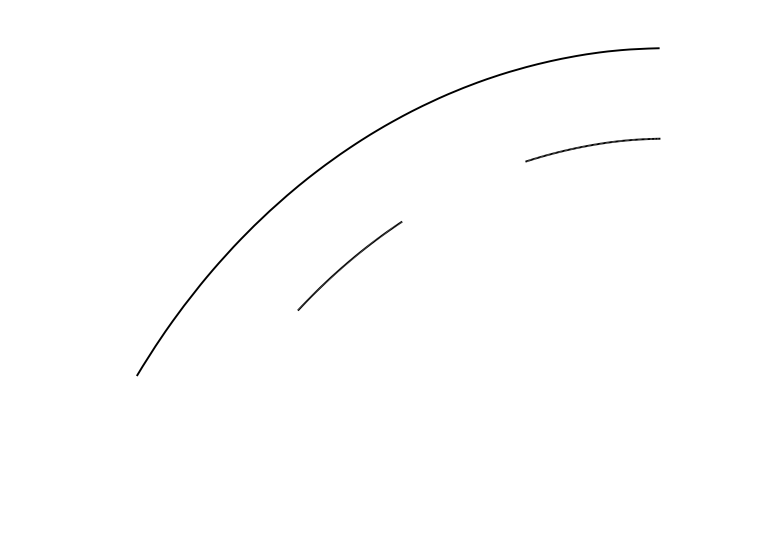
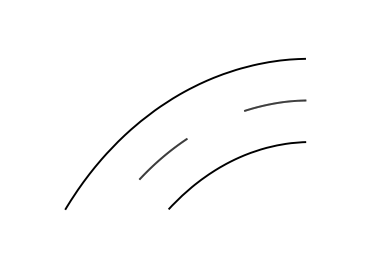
curve: (497, 273) -> (231, 162), added

